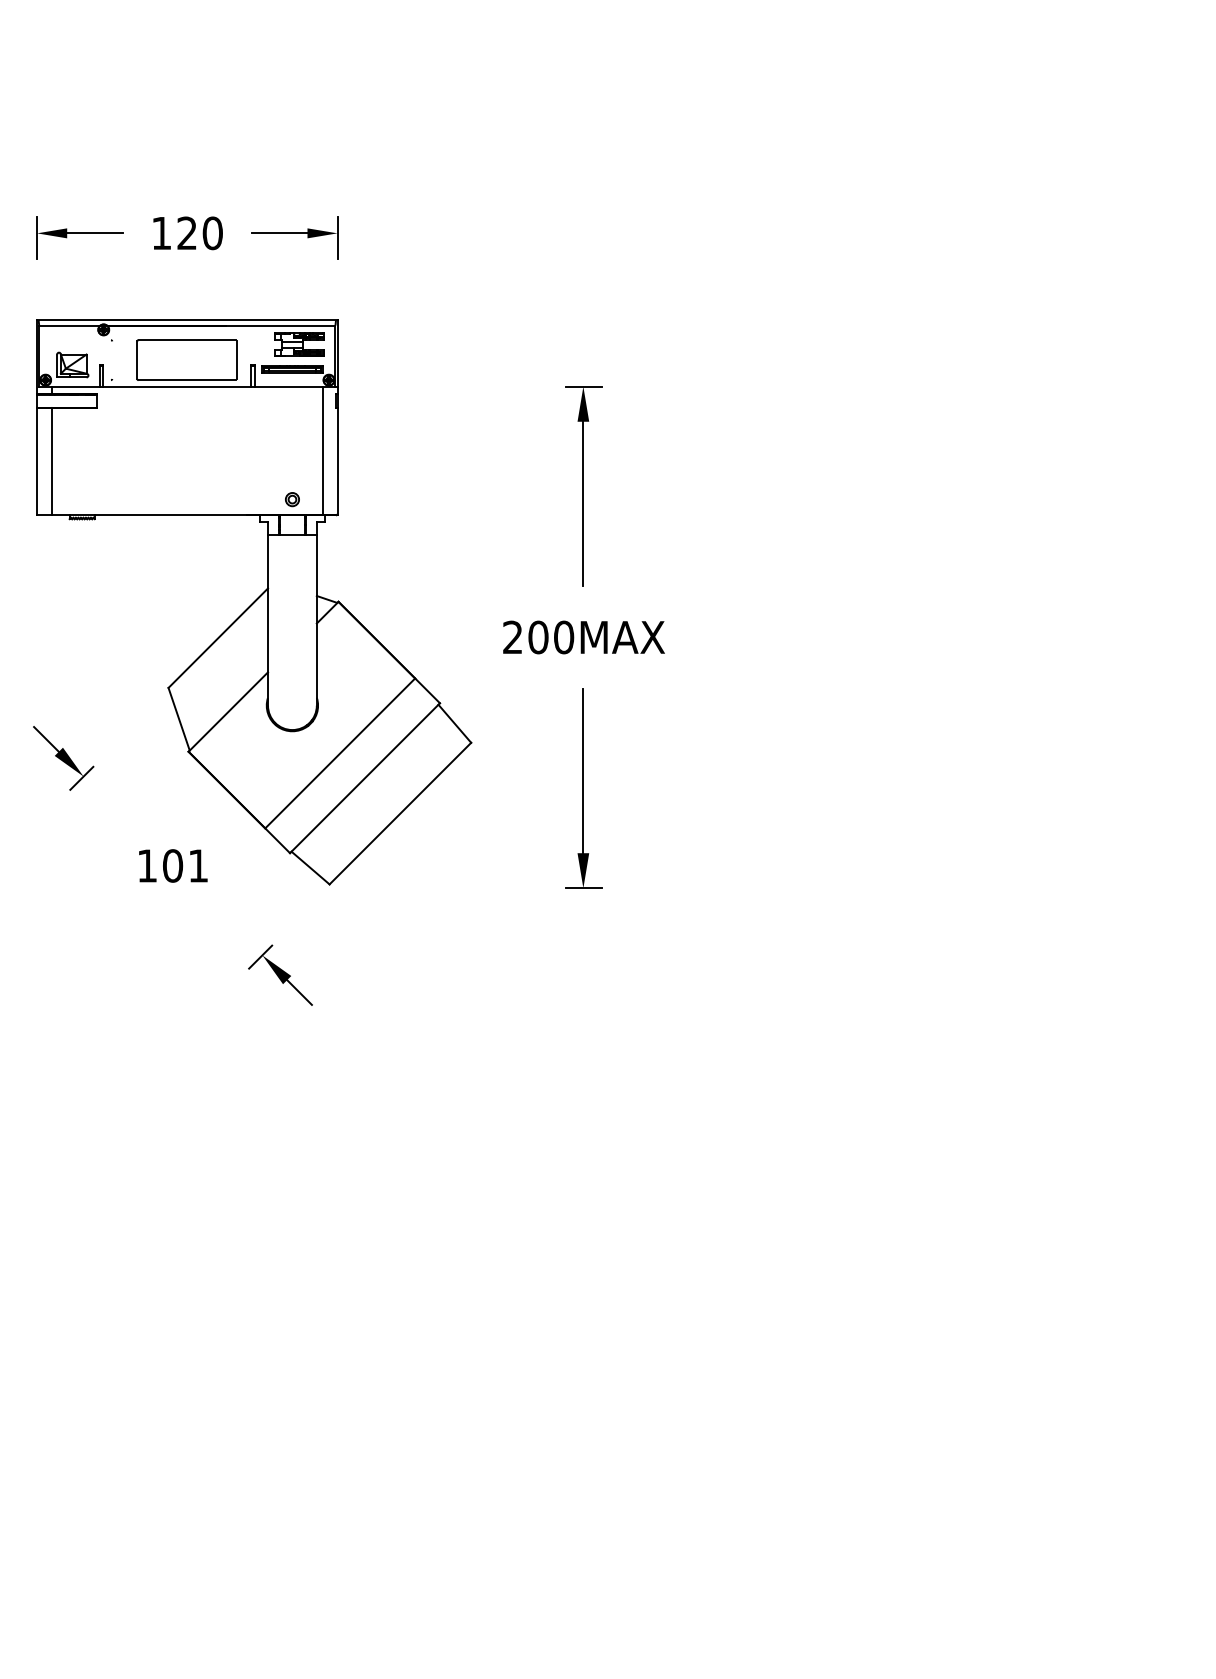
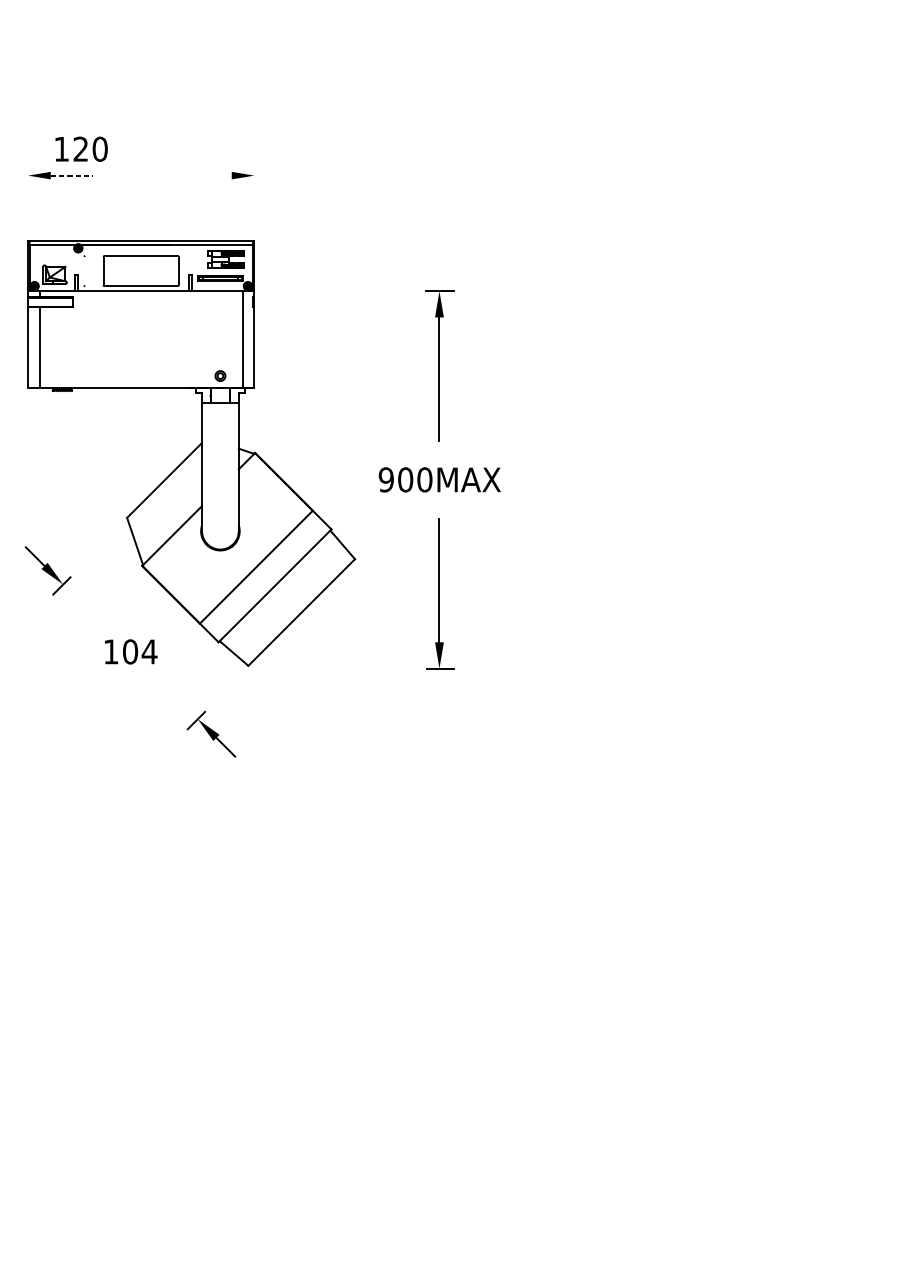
line: (95, 233) -> (72, 175), solid -> dashed
text: (187, 233) -> (81, 149), moved
line: (279, 233) -> (210, 175), removed
line: (37, 238) -> (28, 179), removed
line: (337, 238) -> (254, 179), removed
text: (512, 637) -> (386, 479), 200MAX -> 900MAX
text: (198, 865) -> (149, 651), 101 -> 104

